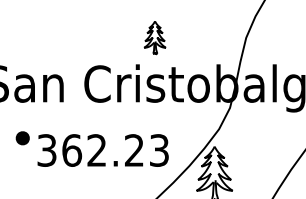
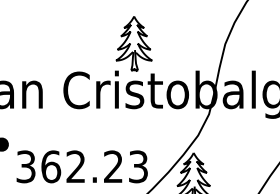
part: (154, 37) -> (133, 43), size x1.67
text: (102, 150) -> (81, 166), moved

